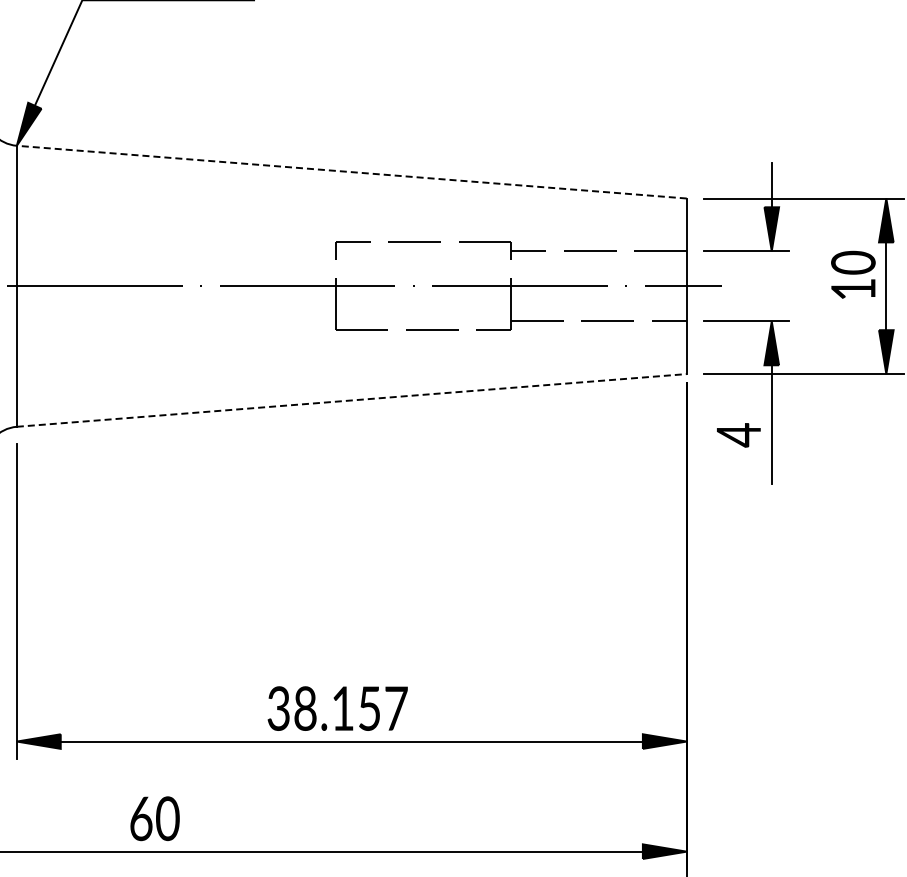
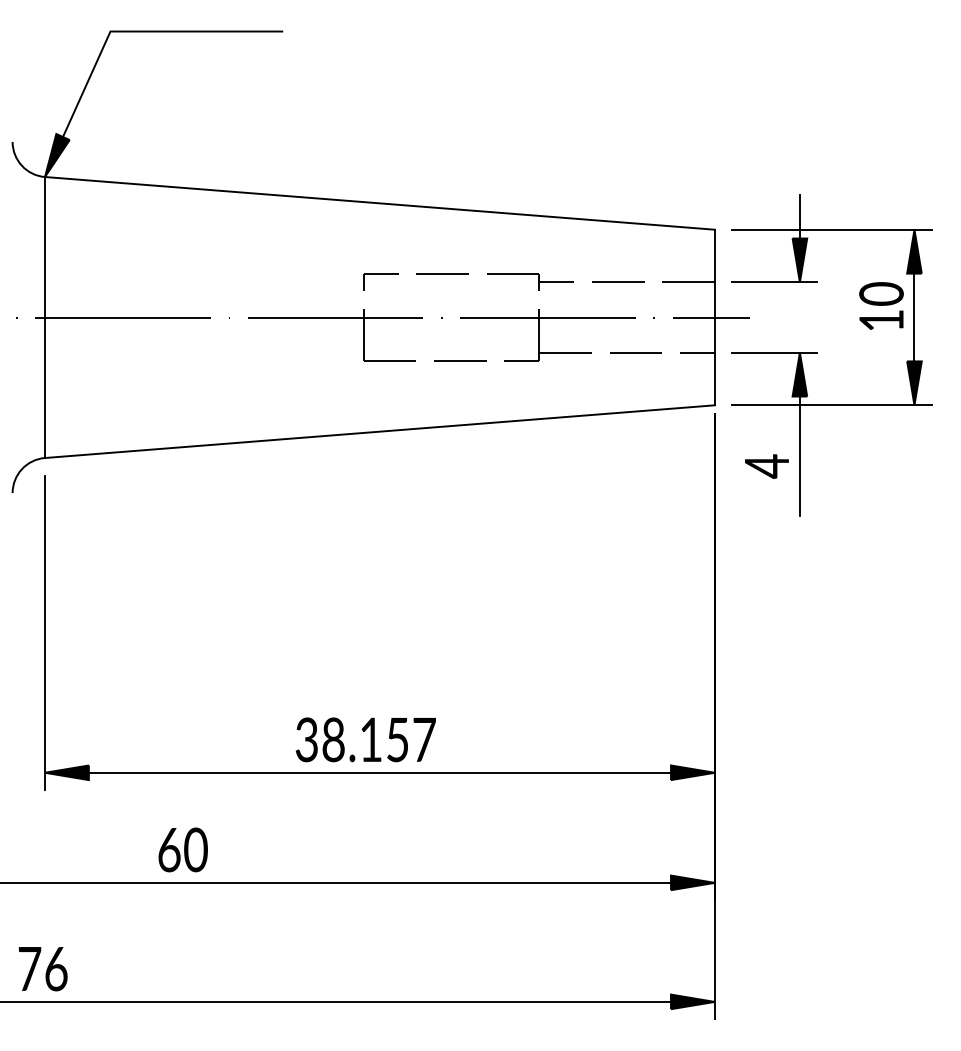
line: (351, 172) -> (379, 203), dashed -> solid
line: (351, 400) -> (379, 431), dashed -> solid

